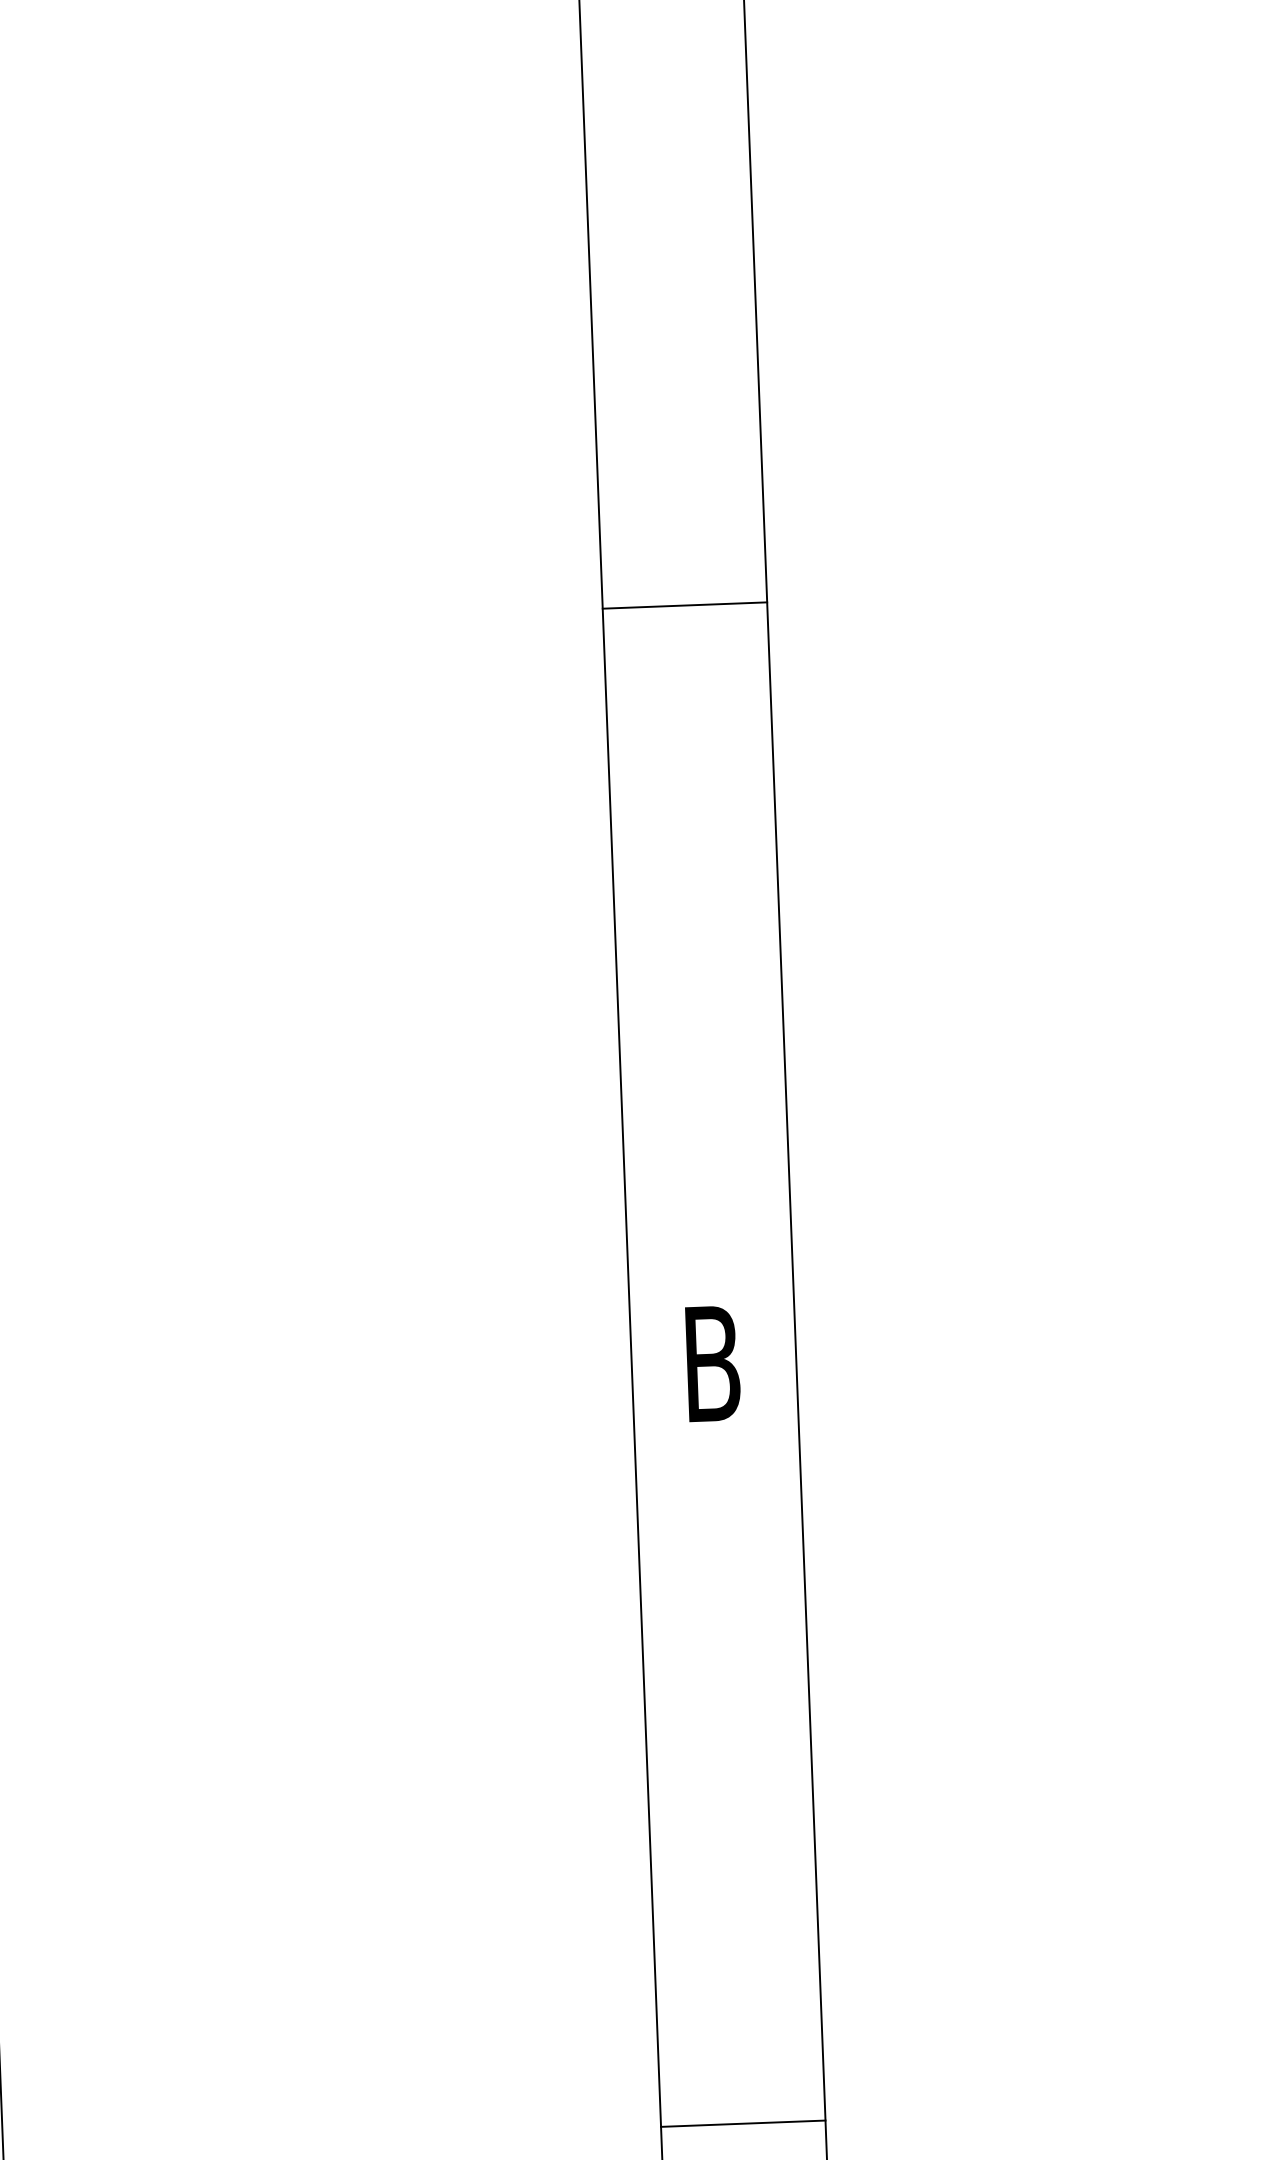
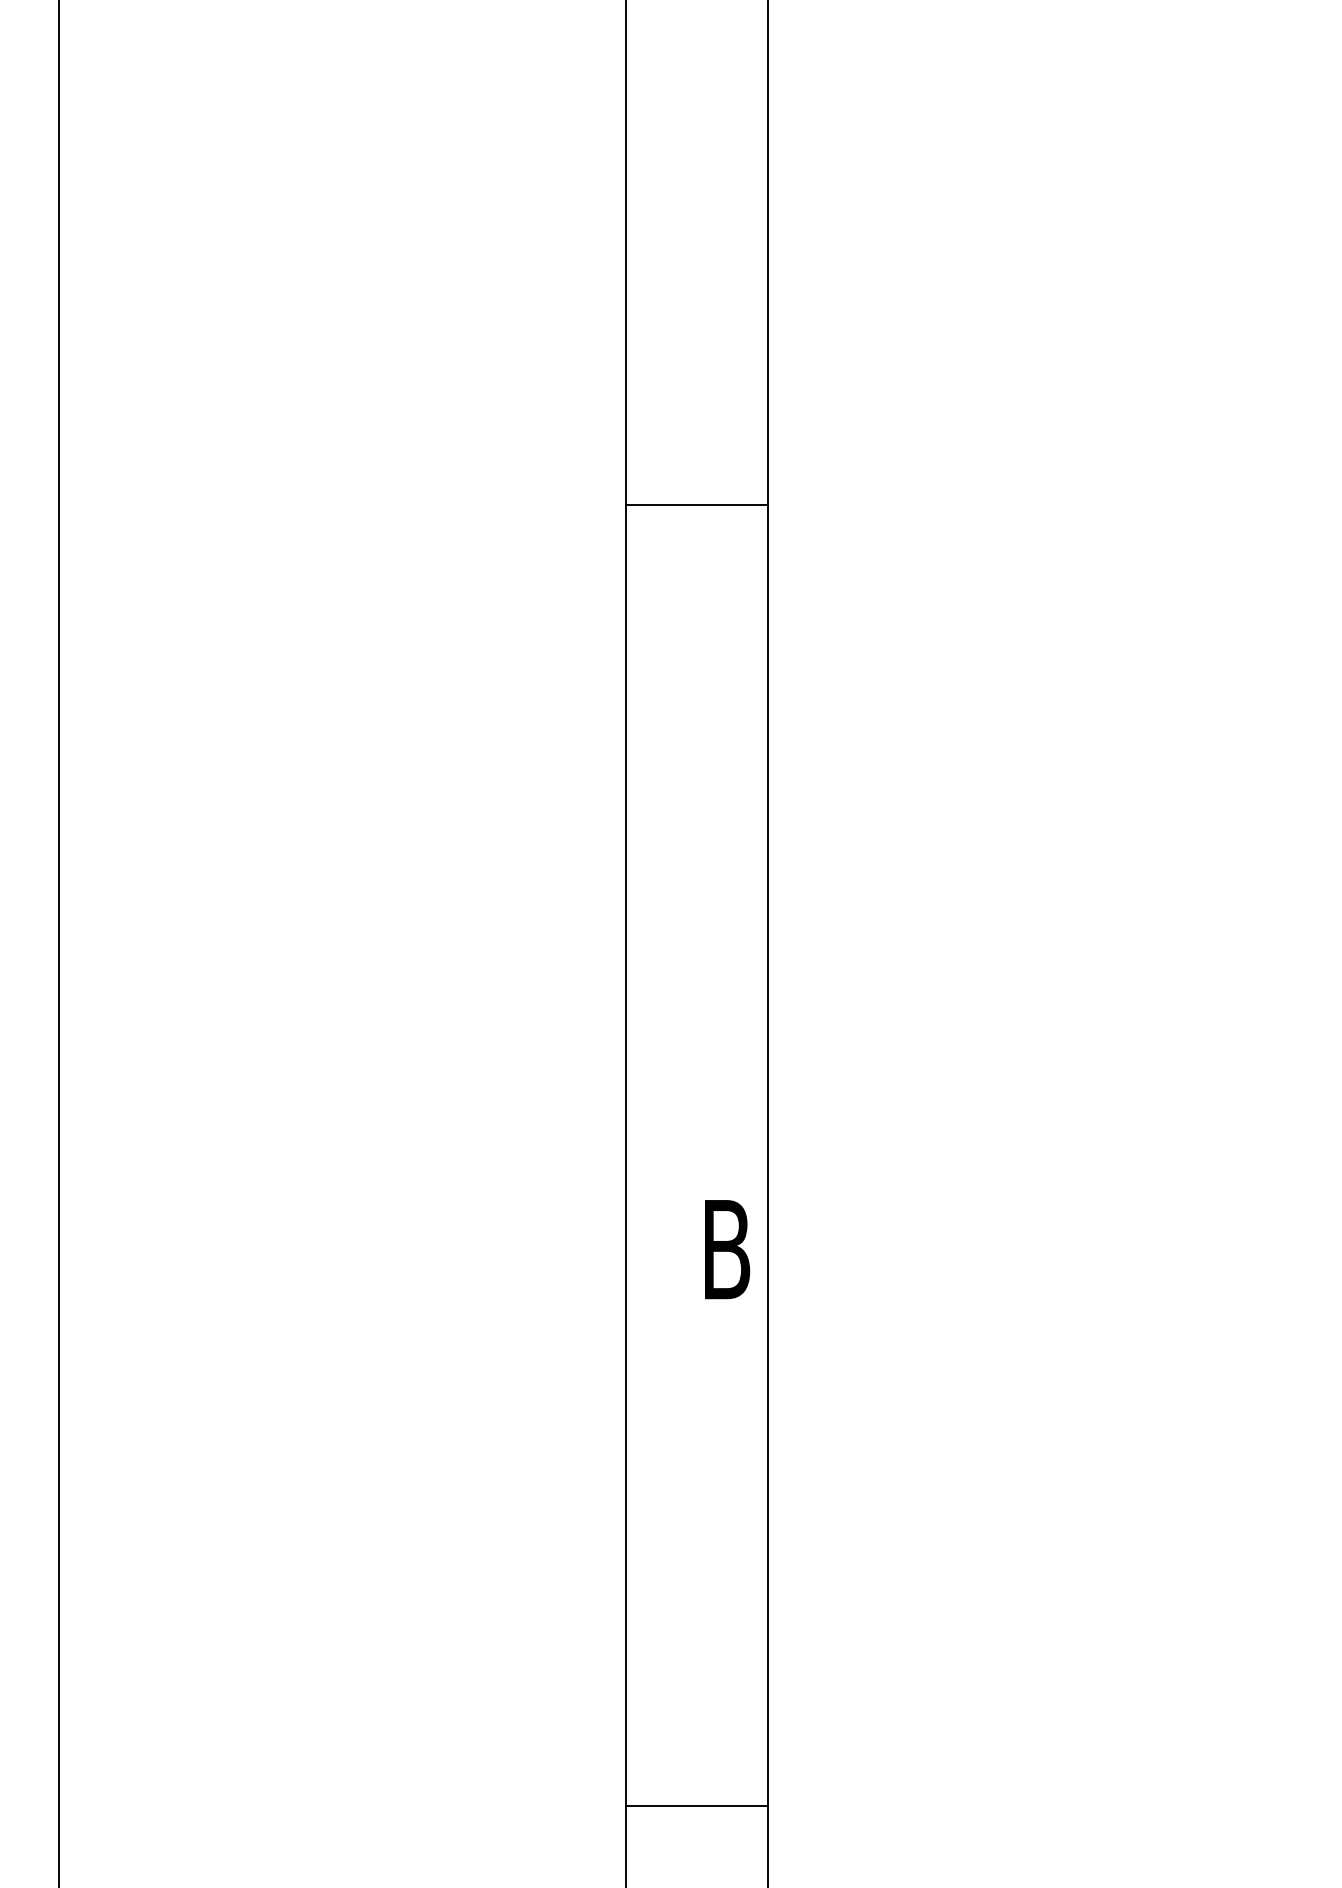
line: (685, 605) -> (697, 505), moved
text: (713, 1363) -> (727, 1249), moved
line: (743, 2123) -> (697, 1806), moved

